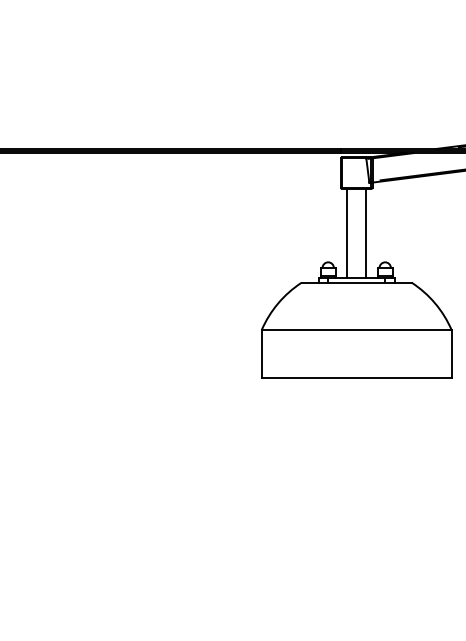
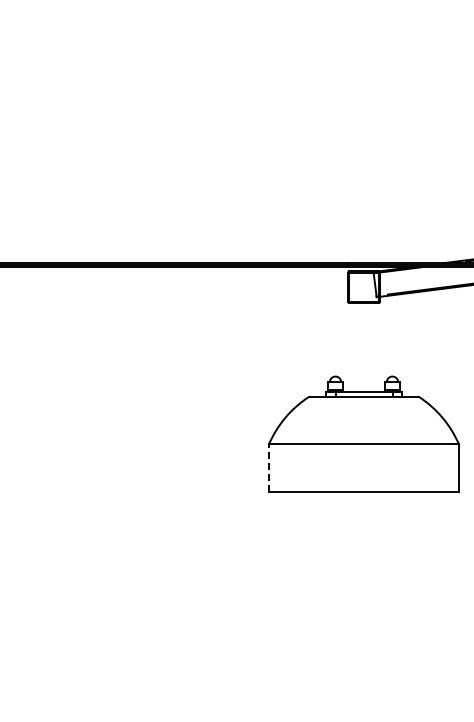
line: (347, 233) -> (354, 347), removed
line: (366, 233) -> (373, 347), removed
line: (262, 354) -> (269, 468), solid -> dashed

